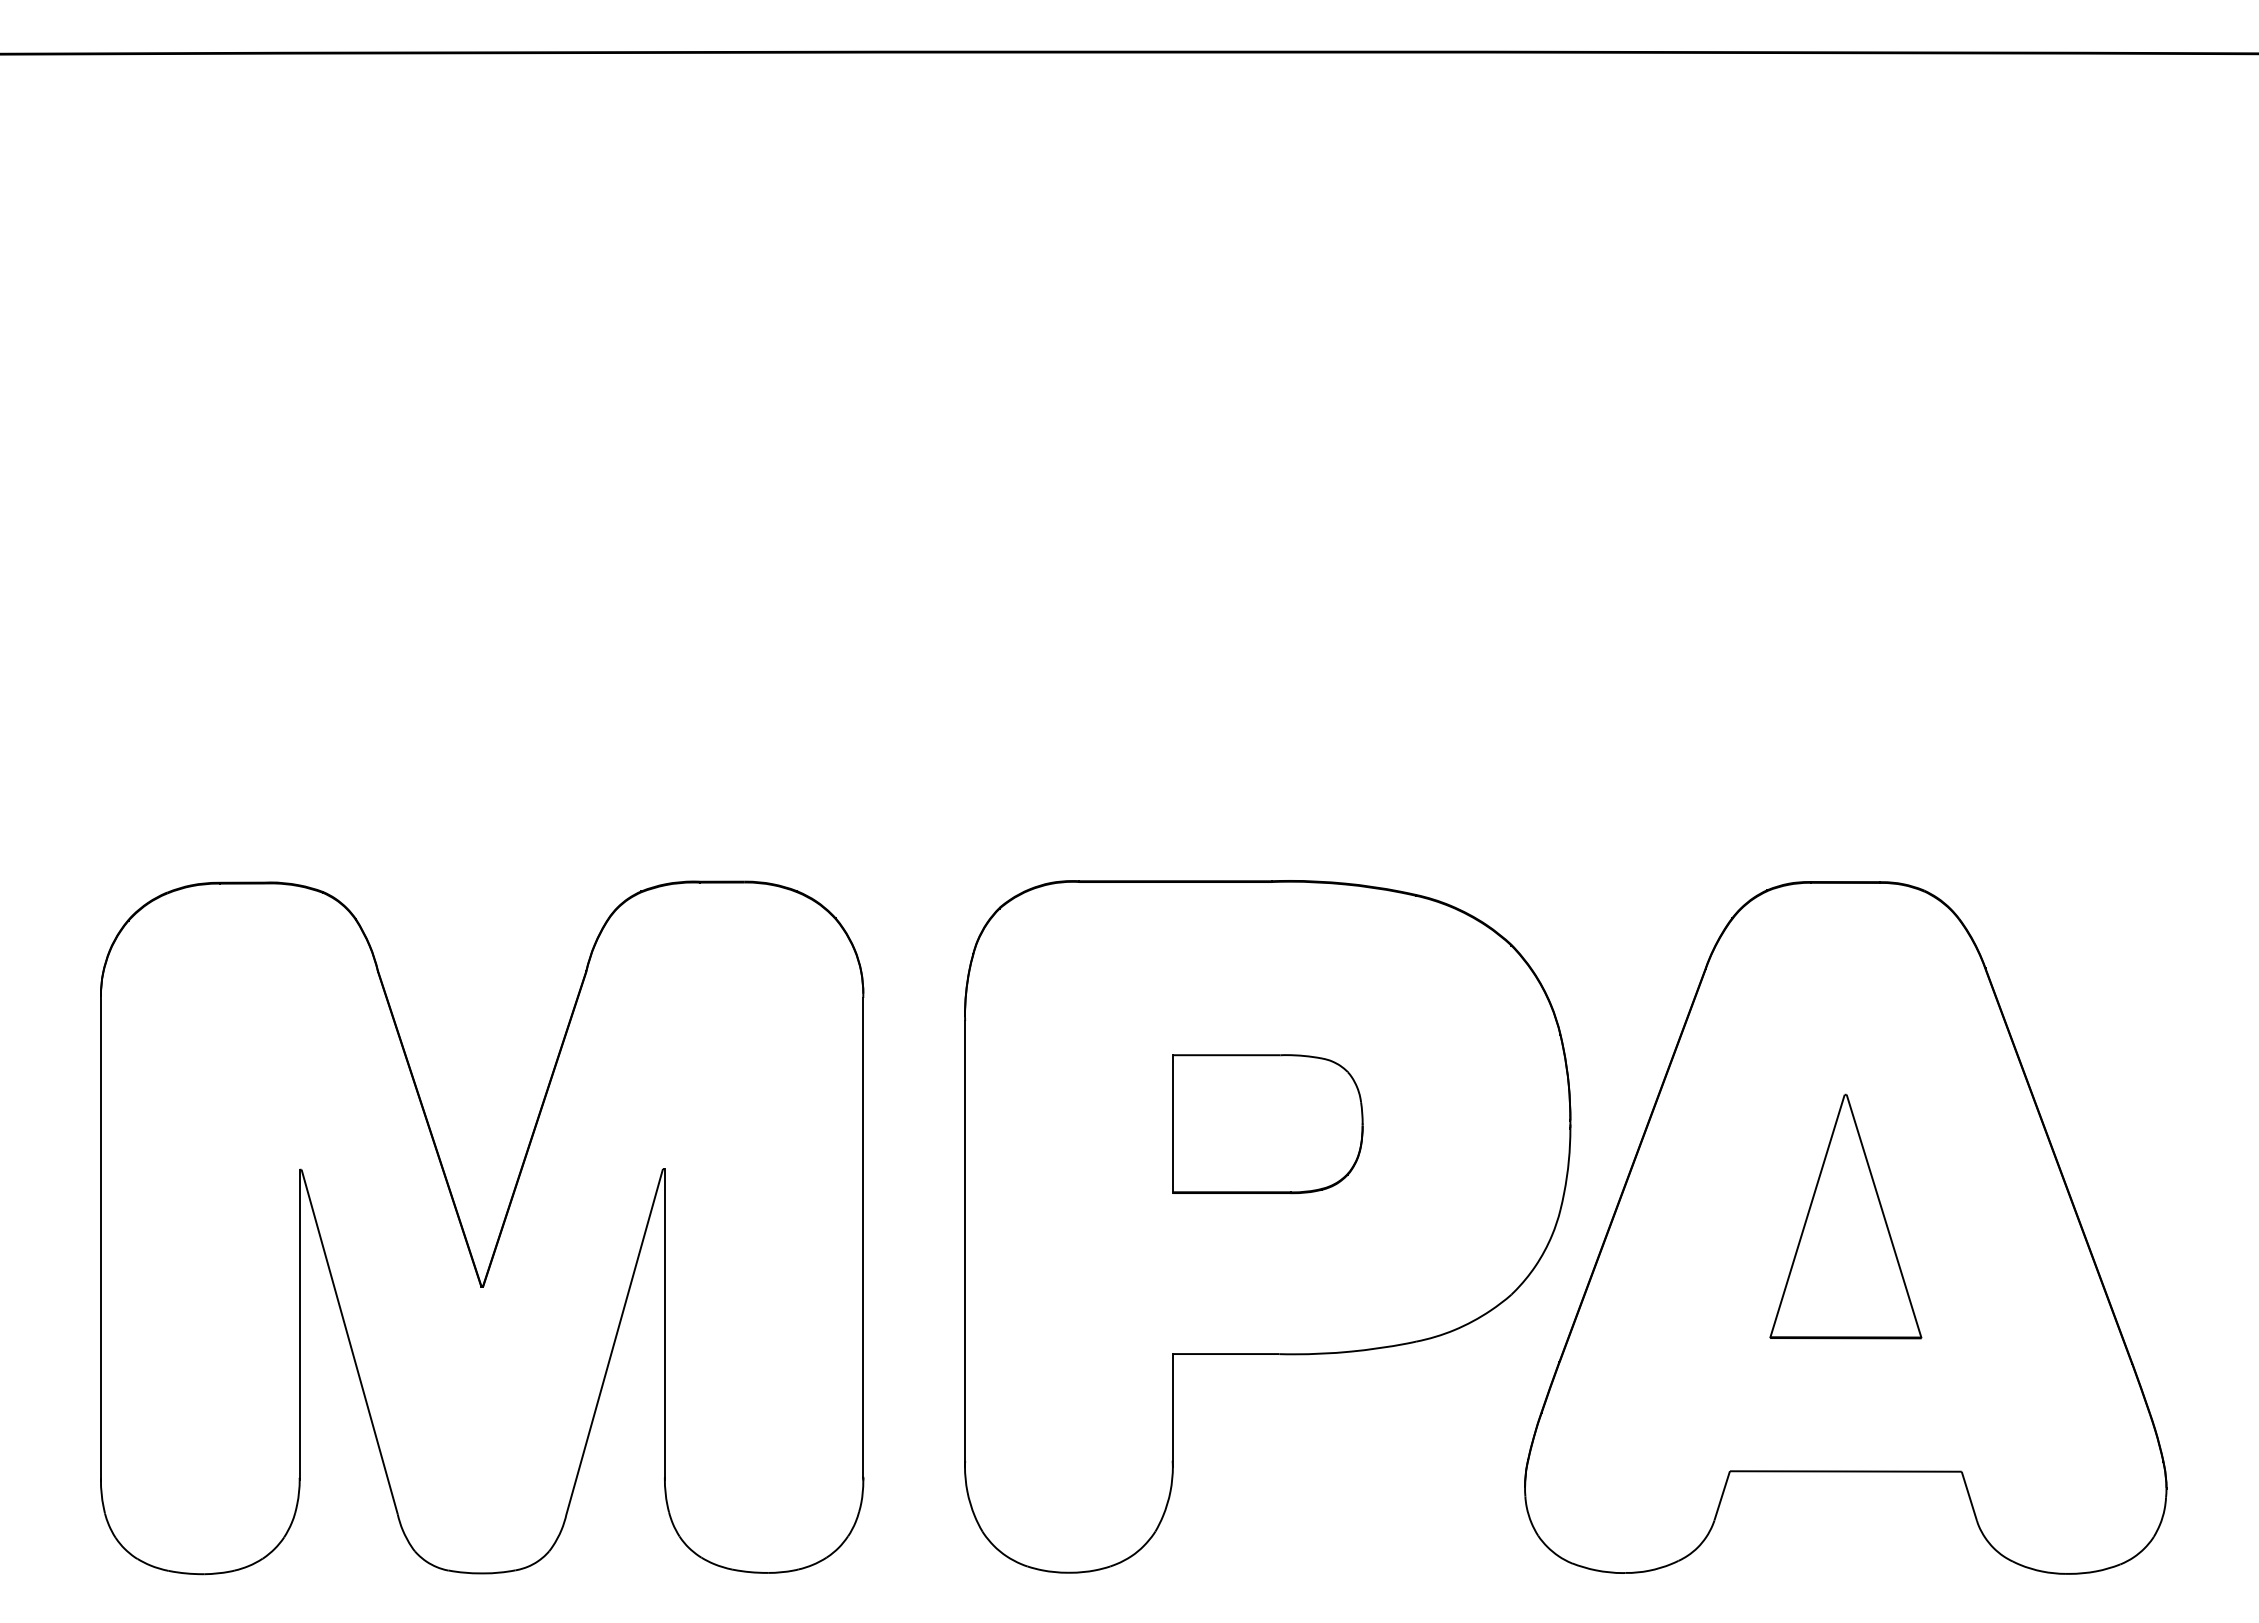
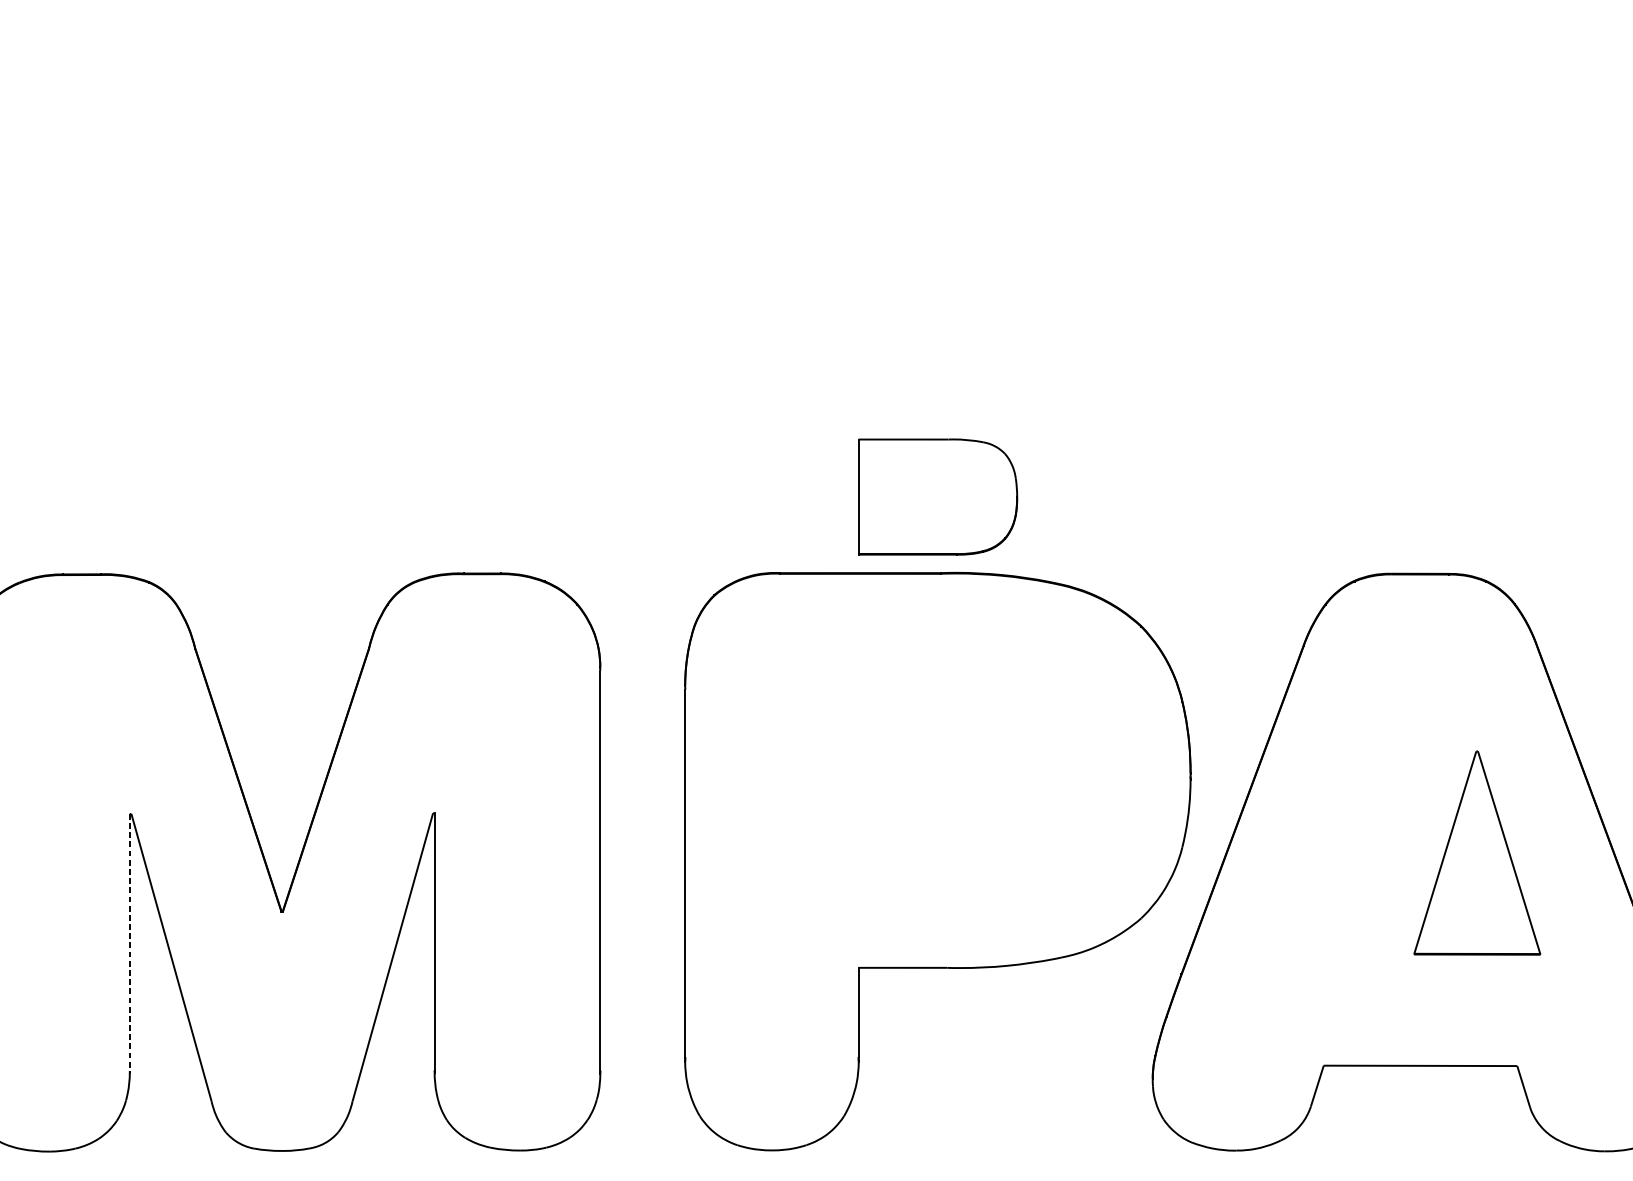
part: (1267, 1124) -> (937, 497), moved
part: (1845, 1216) -> (1477, 853), moved
line: (299, 1324) -> (129, 943), solid -> dashed

